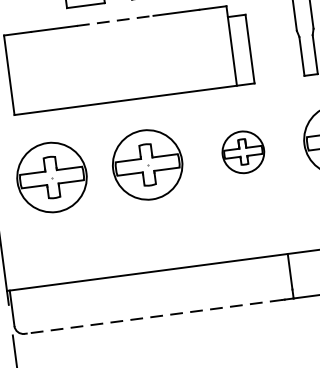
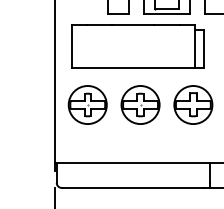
line: (115, 20) -> (133, 24), dashed -> solid
part: (243, 151) -> (193, 104), size x1.67
line: (154, 316) -> (133, 187), dashed -> solid

